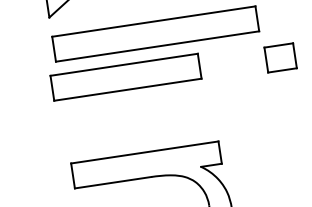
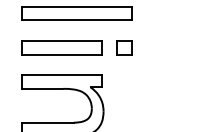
part: (280, 56) -> (124, 47), moved
part: (125, 76) -> (61, 47), moved

